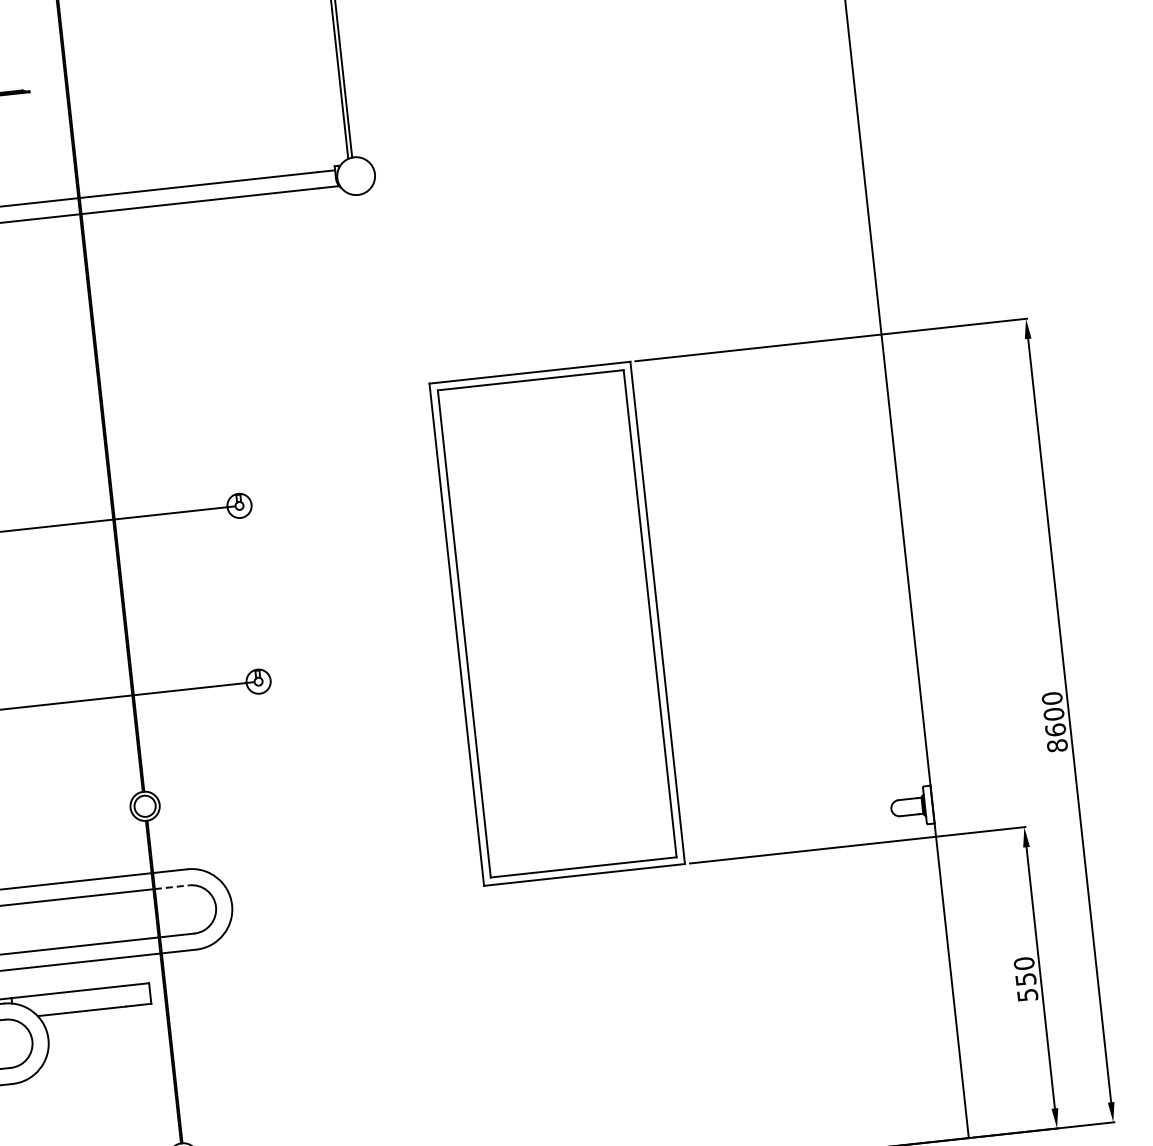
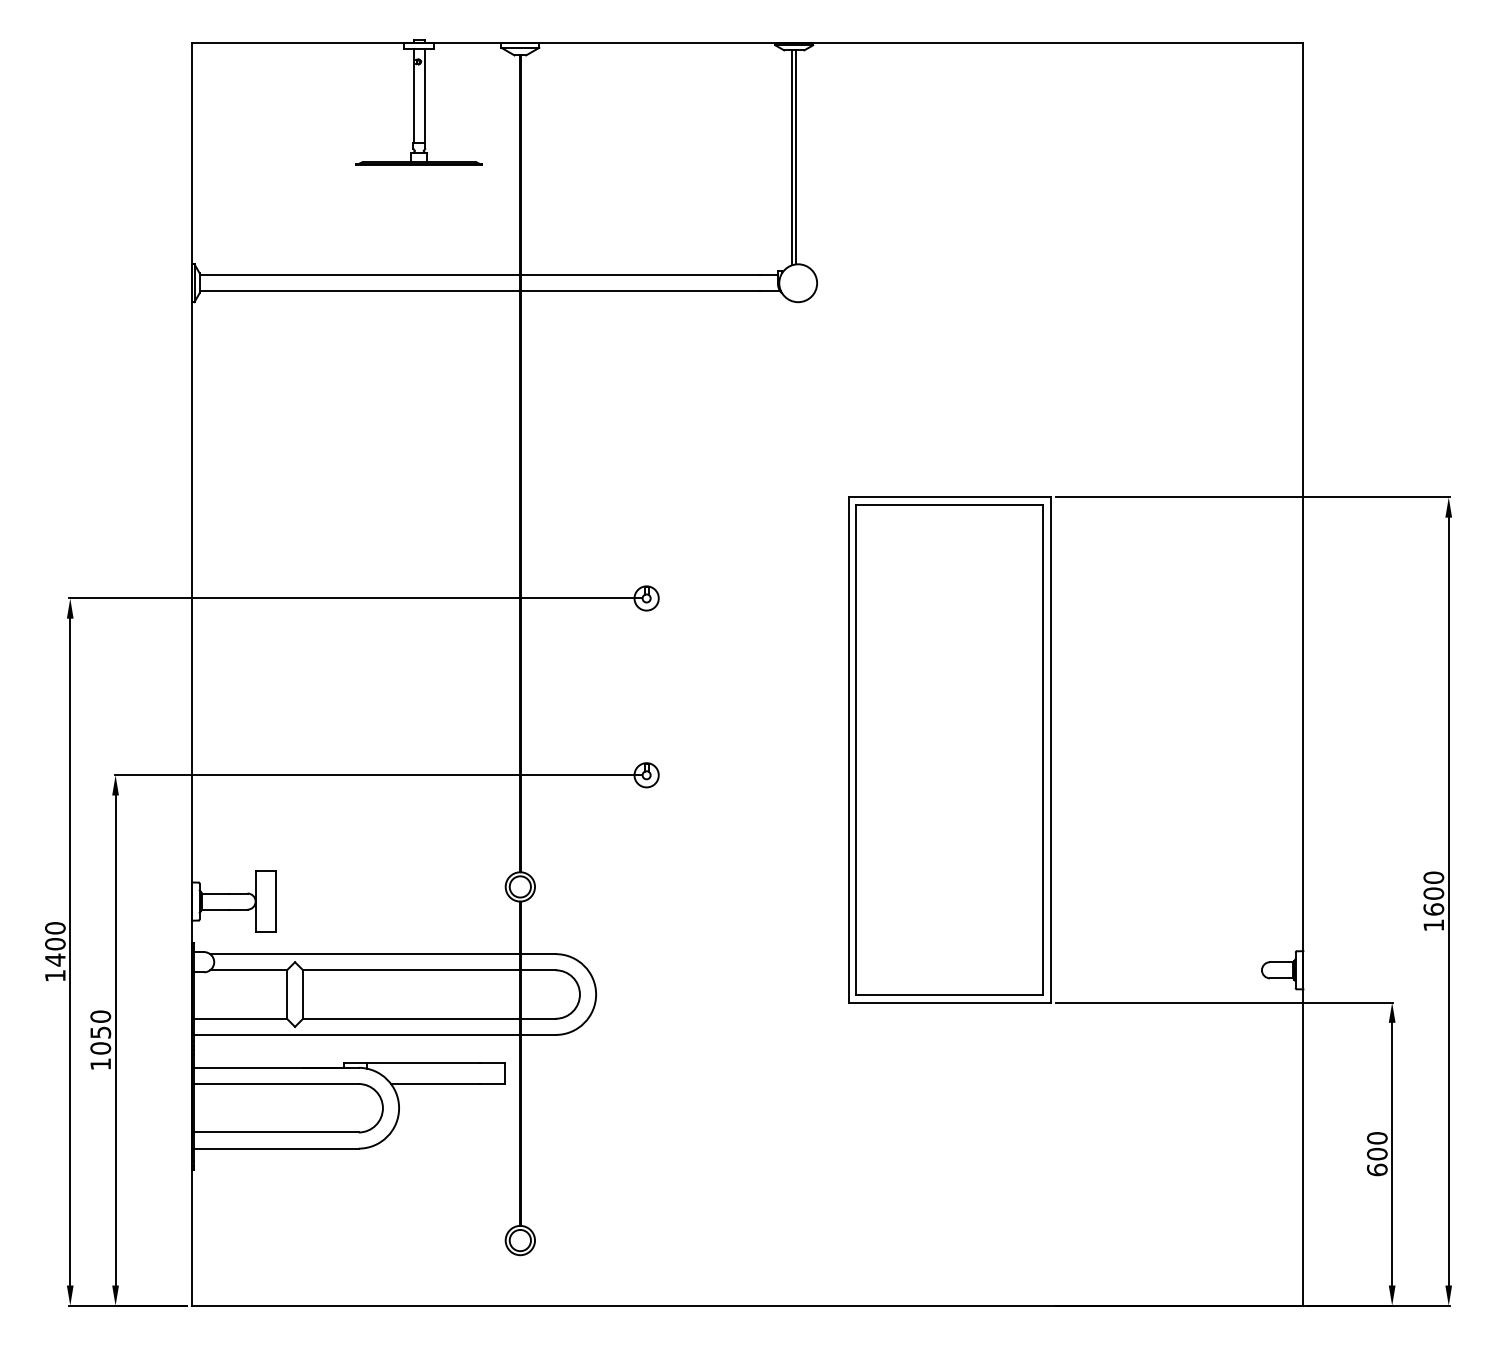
text: (1057, 746) -> (1433, 925), 8600 -> 1600
line: (172, 887) -> (538, 970), dashed -> solid
text: (1026, 987) -> (1376, 1162), 550 -> 600

